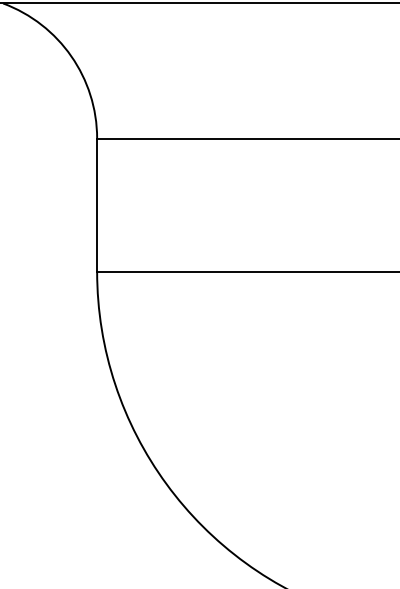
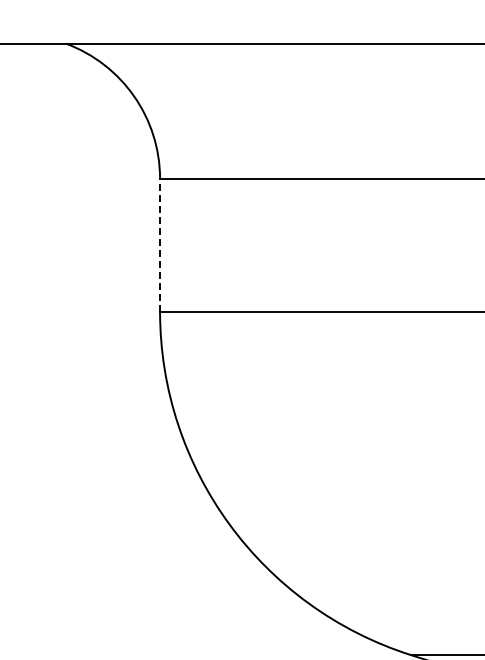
line: (97, 204) -> (160, 244), solid -> dashed

